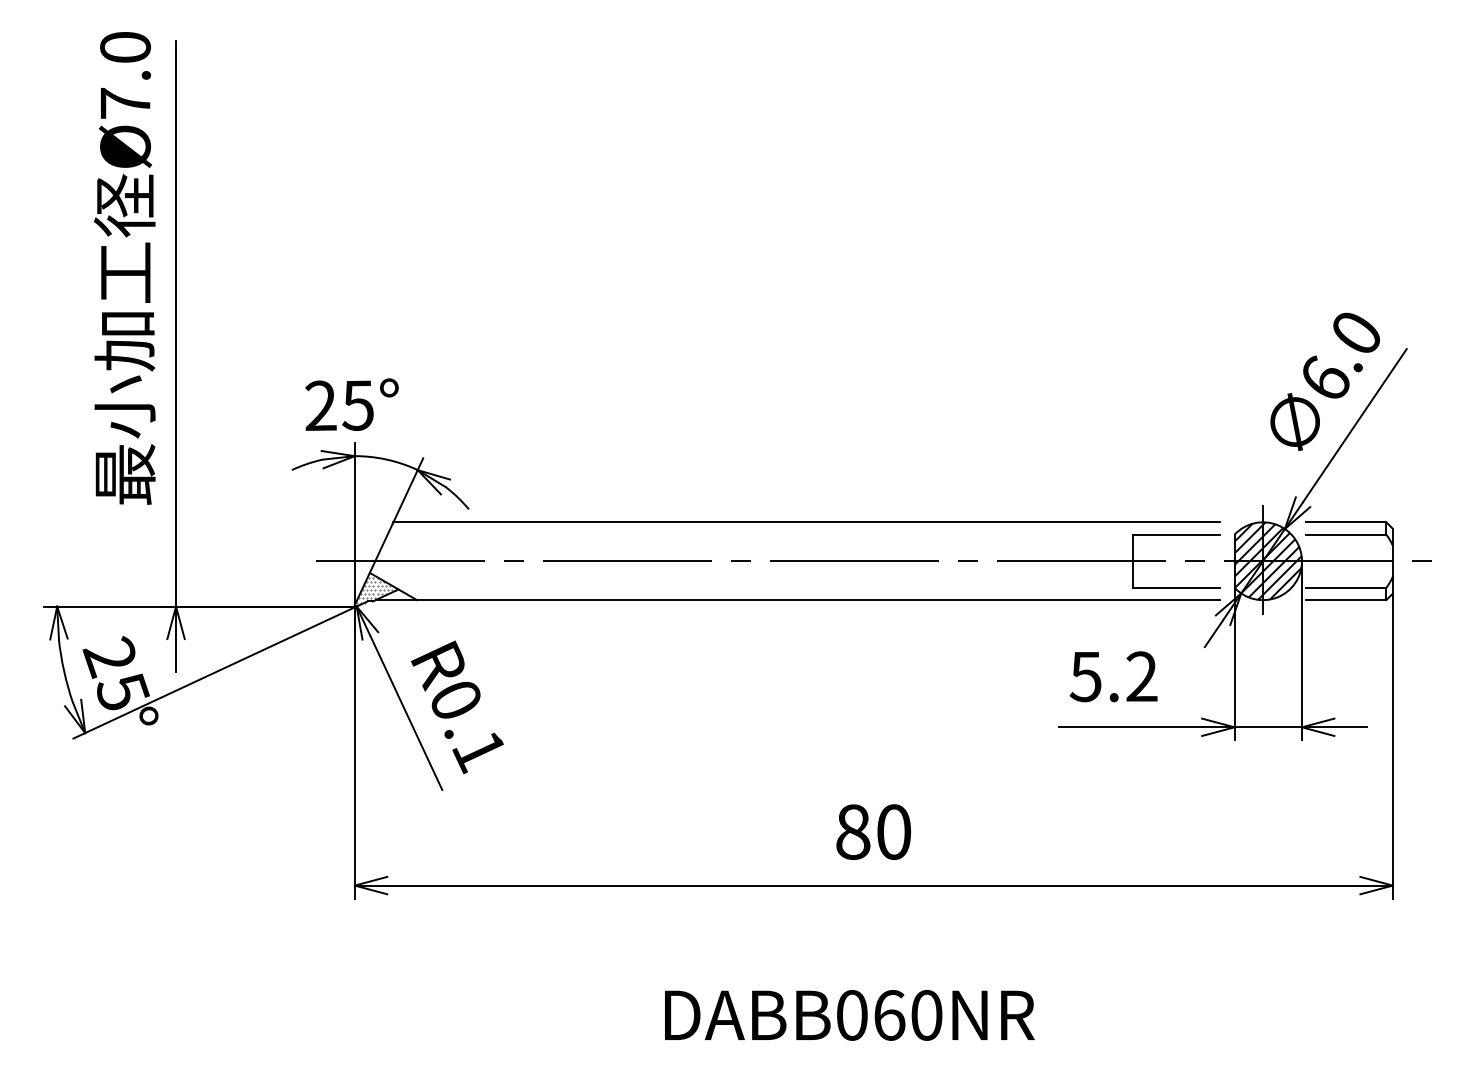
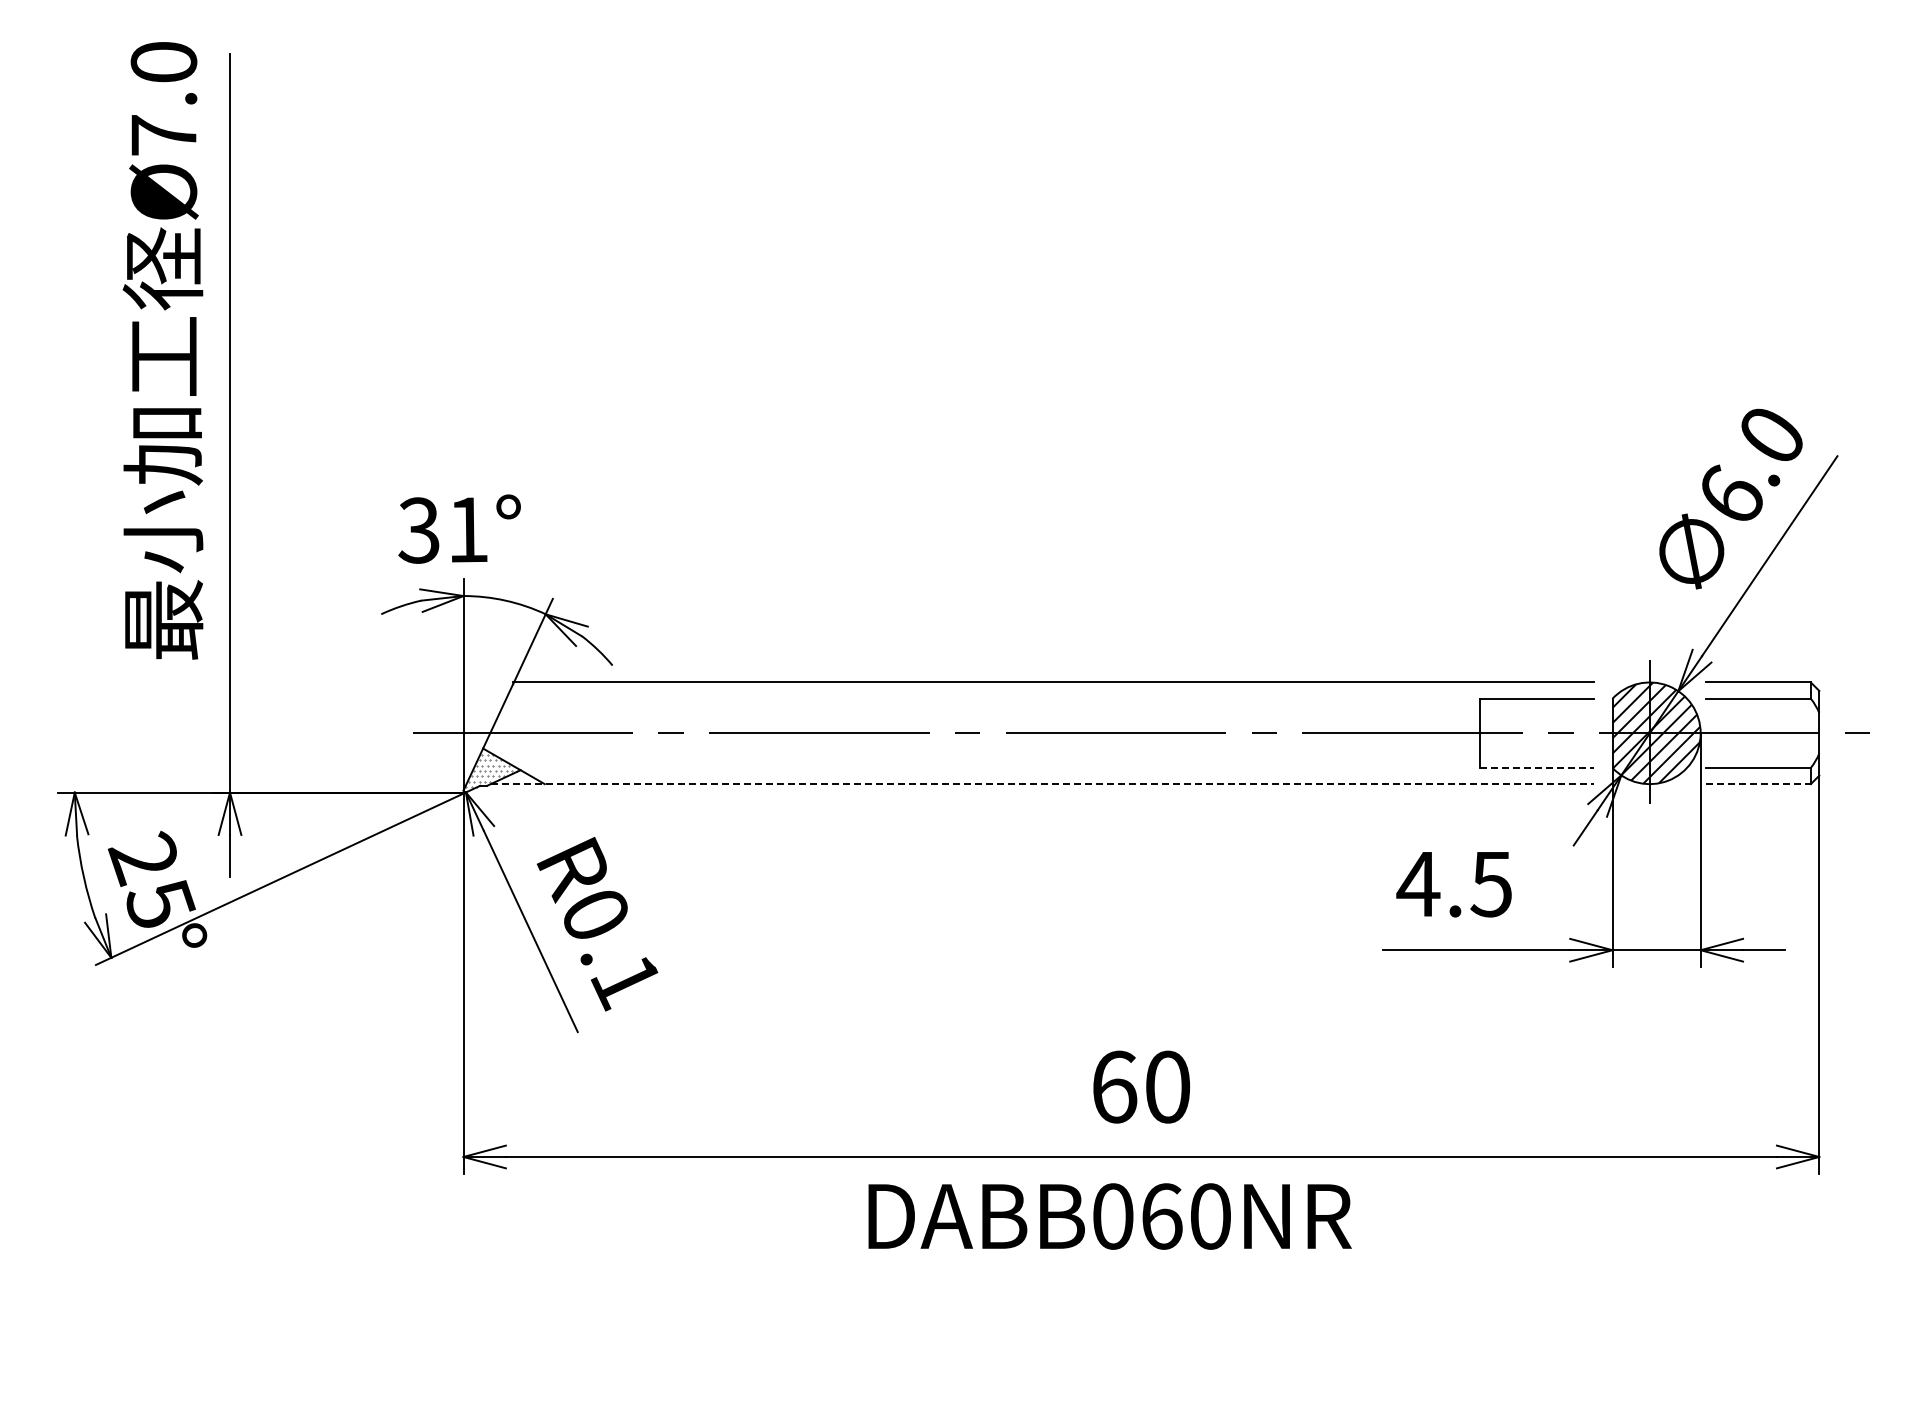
text: (339, 405) -> (443, 530), 25° -> 31°
line: (1177, 587) -> (1537, 767), solid -> dashed
line: (798, 600) -> (1042, 784), solid -> dashed
line: (1346, 600) -> (1758, 784), solid -> dashed
text: (1112, 676) -> (1453, 884), 5.2 -> 4.5
text: (853, 831) -> (1114, 1086), 80 -> 60
text: (849, 1015) -> (1109, 1216), moved

